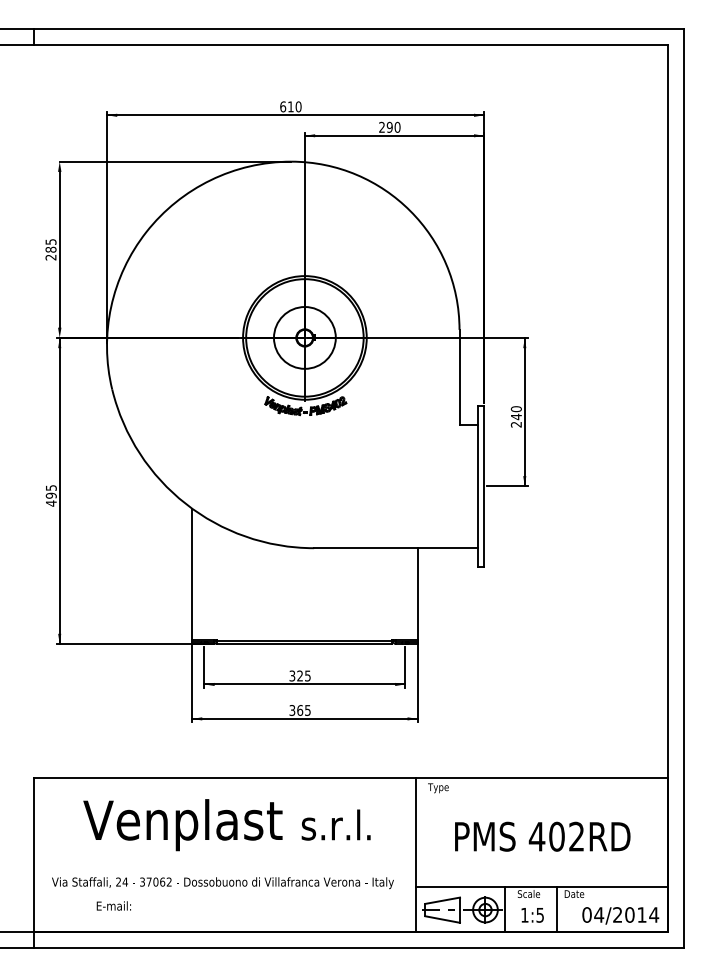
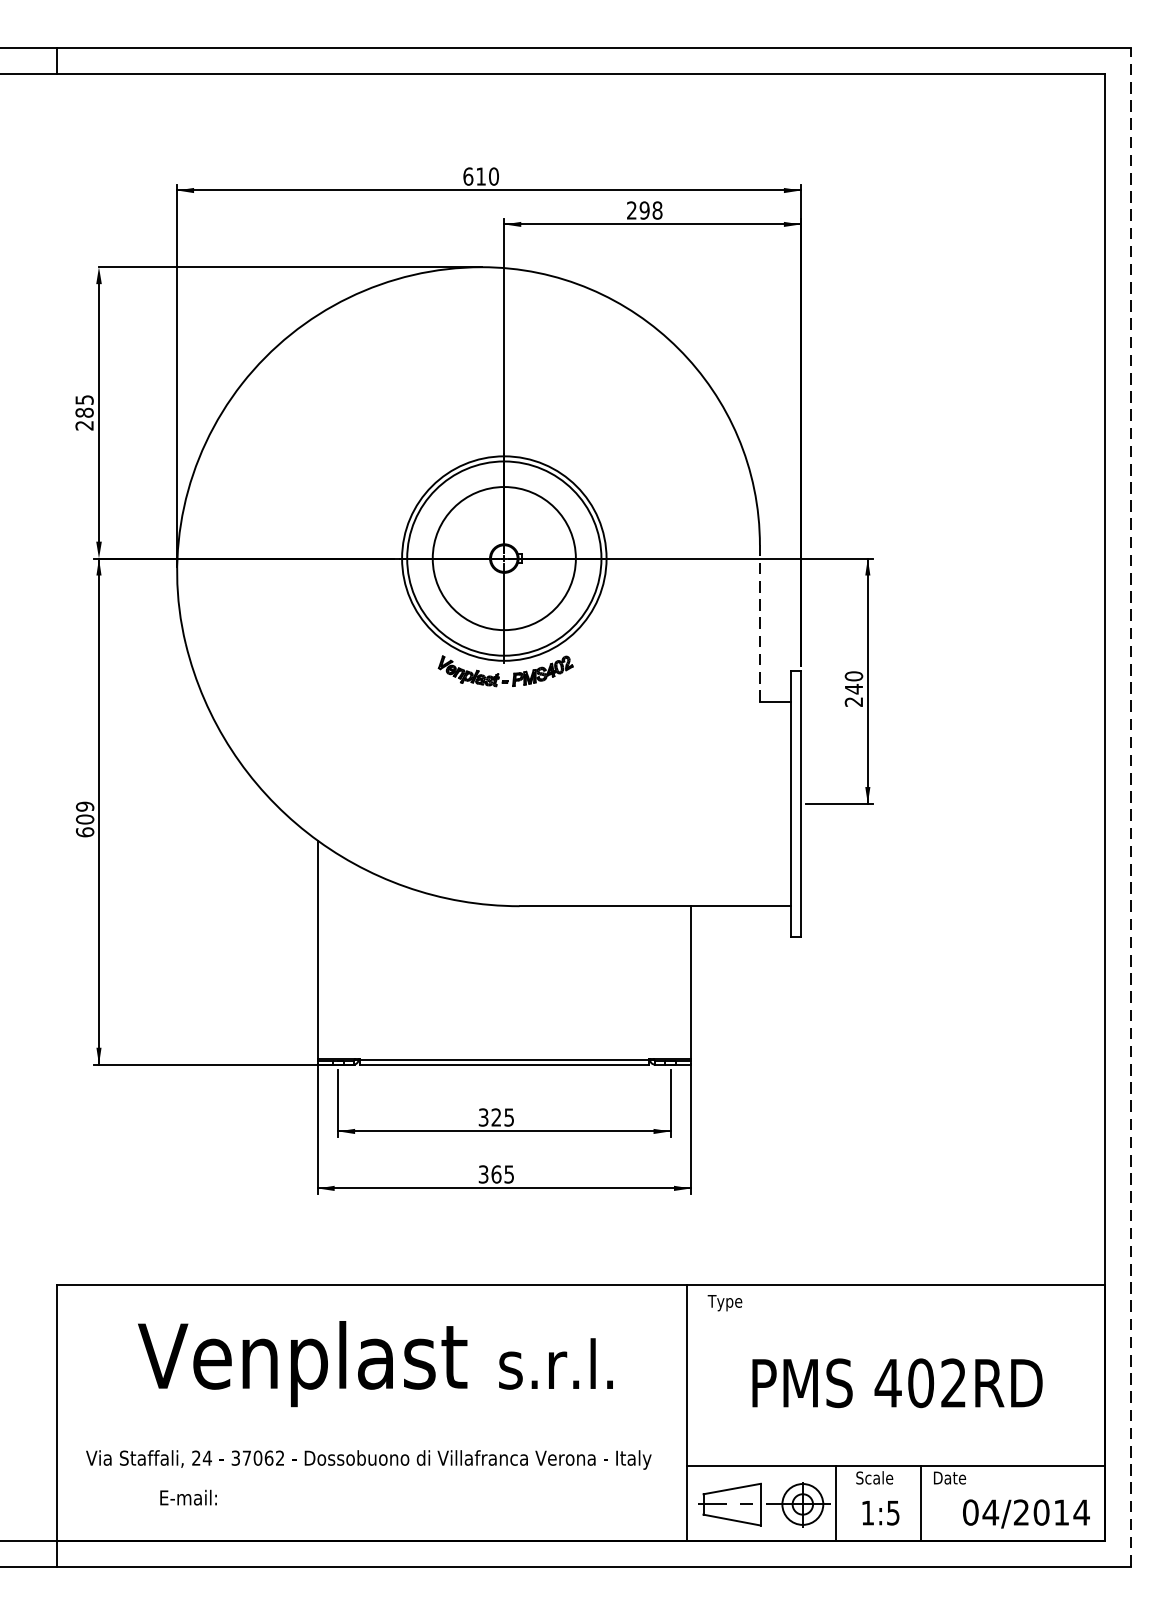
text: (397, 127) -> (657, 210), 290 -> 298
circle: (304, 337) -> (503, 557), size x1.4
line: (459, 376) -> (759, 622), solid -> dashed
line: (683, 488) -> (1130, 807), solid -> dashed
text: (50, 495) -> (83, 819), 495 -> 609

